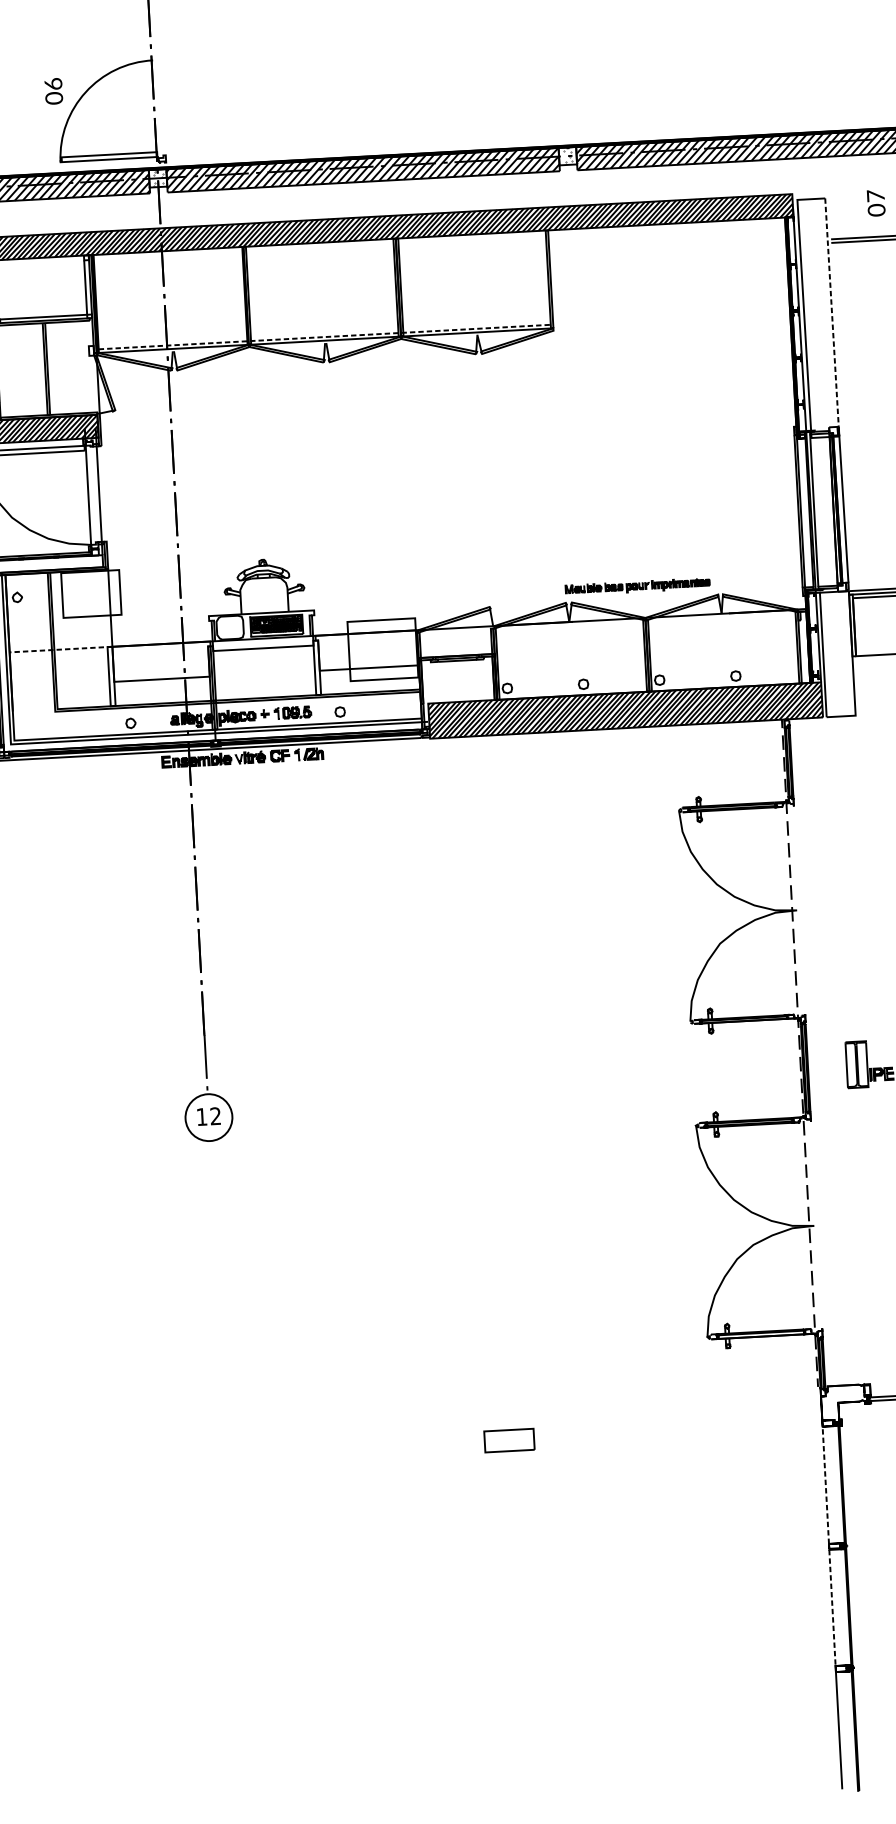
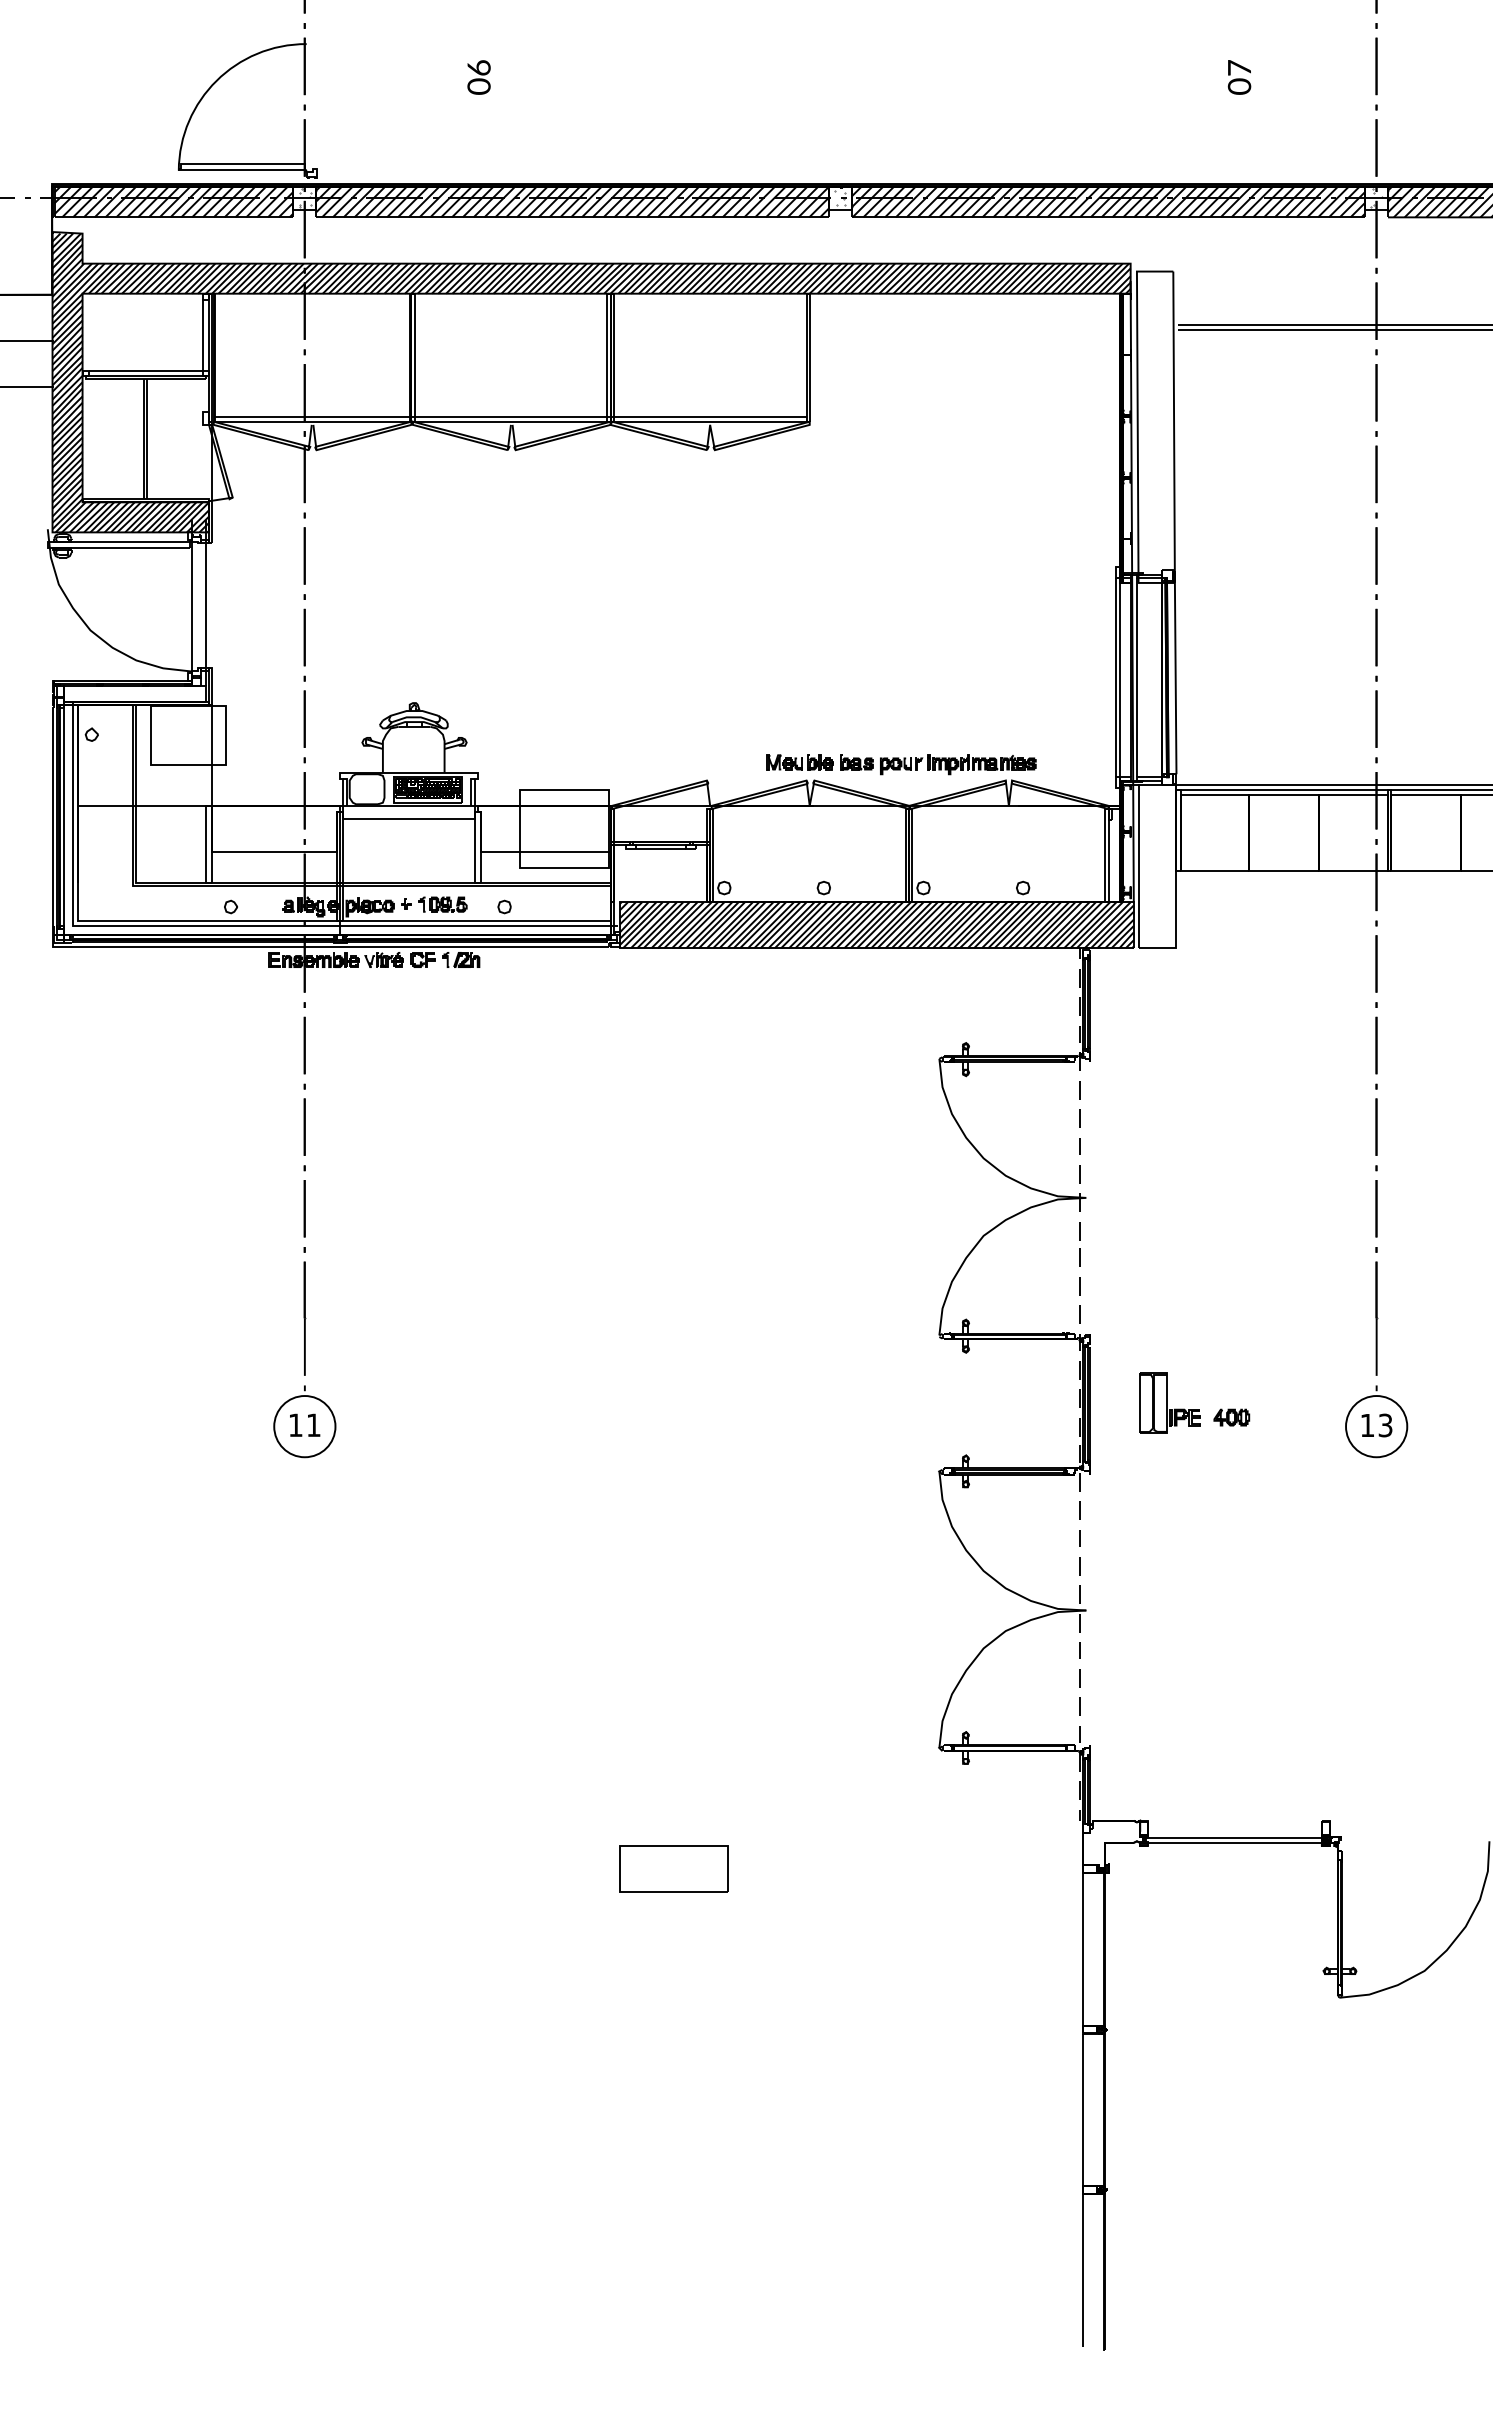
text: (53, 91) -> (478, 77), moved
text: (876, 203) -> (1239, 77), moved
line: (832, 317) -> (1174, 427), dashed -> solid
line: (324, 336) -> (510, 416), dashed -> solid
part: (637, 586) -> (901, 764), size x1.43
line: (60, 649) -> (144, 805), dashed -> solid
text: (215, 1115) -> (313, 1424), 12 -> 11
part: (509, 1440) -> (673, 1868), size x1.67
line: (826, 1485) -> (1083, 1949), dashed -> solid
line: (832, 1608) -> (1083, 2110), dashed -> solid

